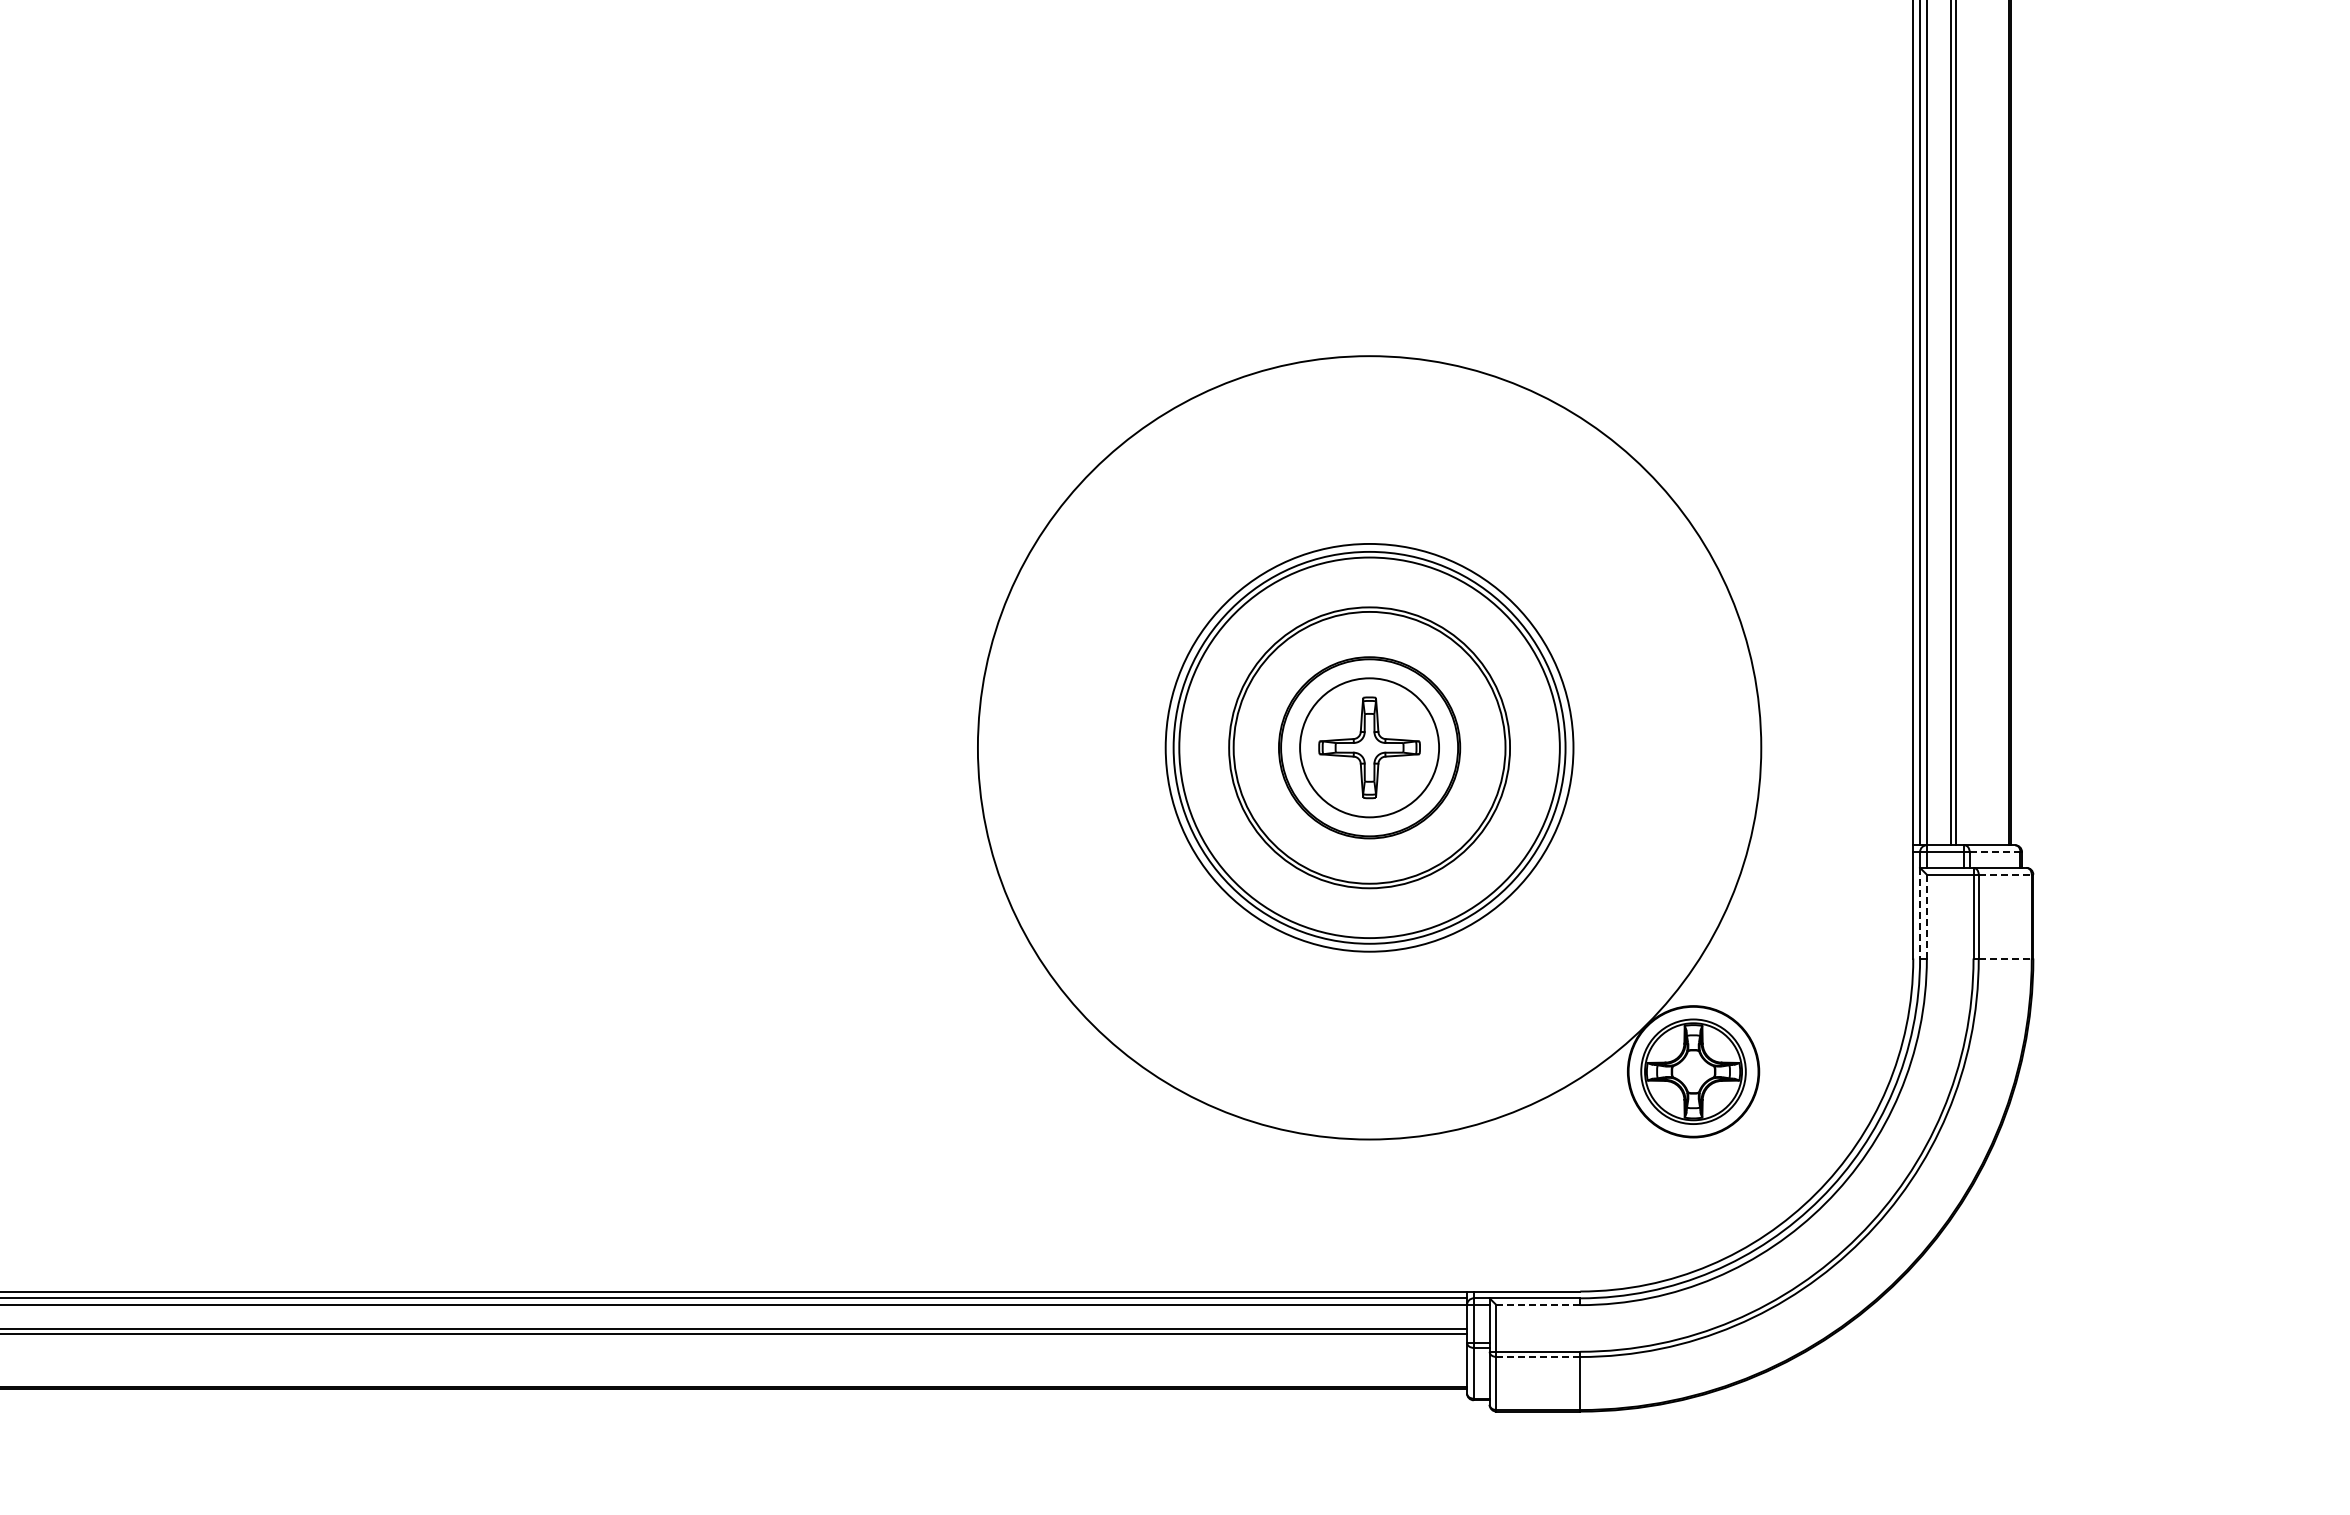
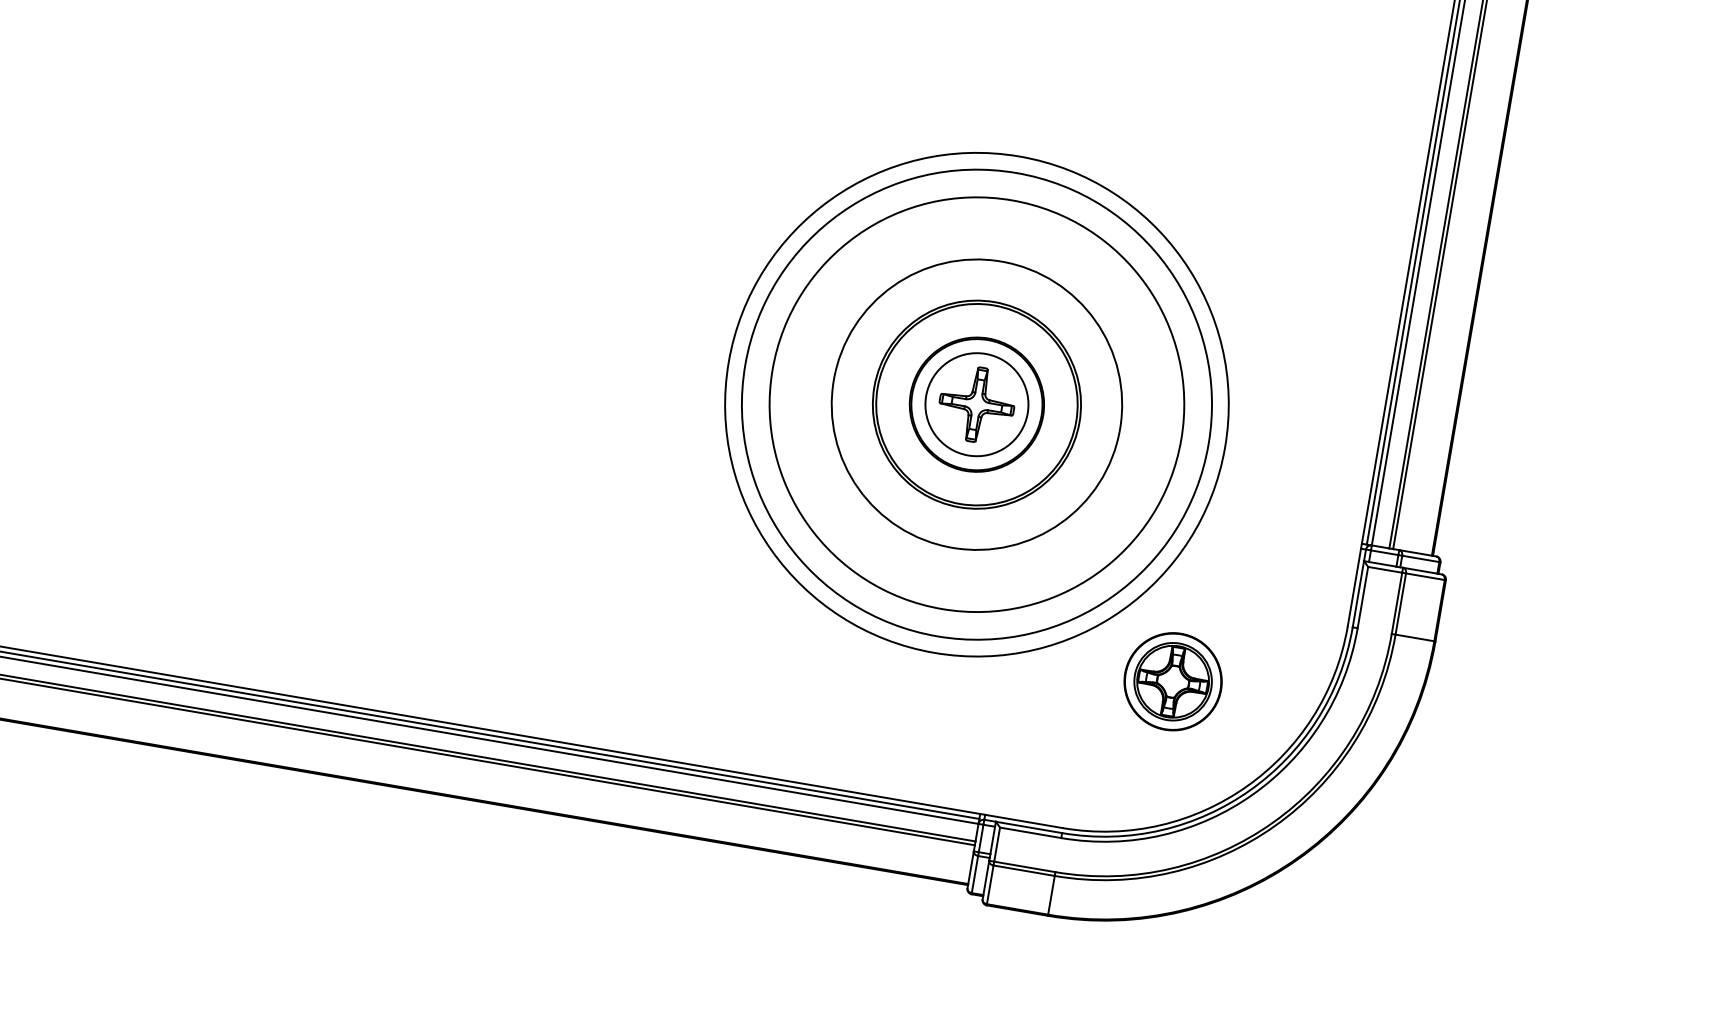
circle: (1369, 747) -> (976, 404), size x0.71
circle: (1369, 747) -> (976, 404), size x1.67
circle: (1369, 747) -> (976, 404), size x1.67
line: (1995, 852) -> (1421, 559), dashed -> solid
line: (2005, 874) -> (1425, 576), dashed -> solid
line: (1920, 913) -> (1358, 594), dashed -> solid
line: (1926, 916) -> (1362, 597), dashed -> solid
line: (2005, 958) -> (1415, 637), dashed -> solid
line: (1538, 1305) -> (1030, 833), dashed -> solid
line: (1538, 1357) -> (1024, 871), dashed -> solid

